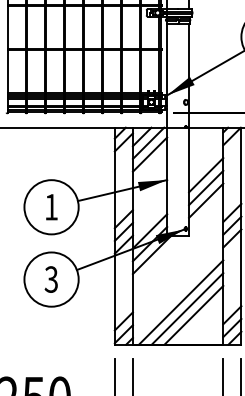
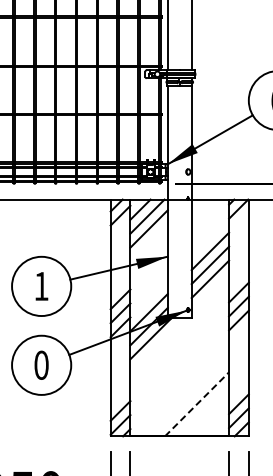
text: (51, 278) -> (41, 364), 3 -> 0
line: (181, 302) -> (183, 390), removed
line: (187, 309) -> (190, 397), removed
line: (194, 314) -> (197, 403), solid -> dashed

